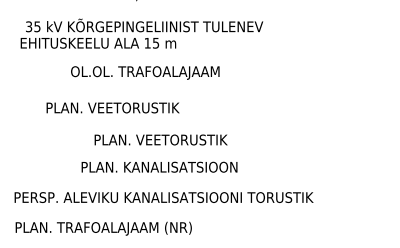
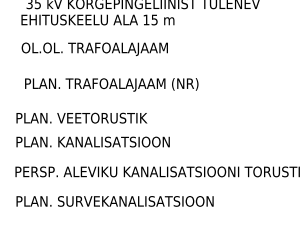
text: (145, 72) -> (95, 48), moved
text: (112, 109) -> (111, 85), PLAN. VEETORUSTIK -> PLAN. TRAFOALAJAAM (NR)
text: (160, 139) -> (81, 117), moved
text: (159, 166) -> (93, 141), moved
text: (135, 228) -> (134, 202), PLAN. TRAFOALAJAAM (NR) -> PLAN. SURVEKANALISATSIOON

